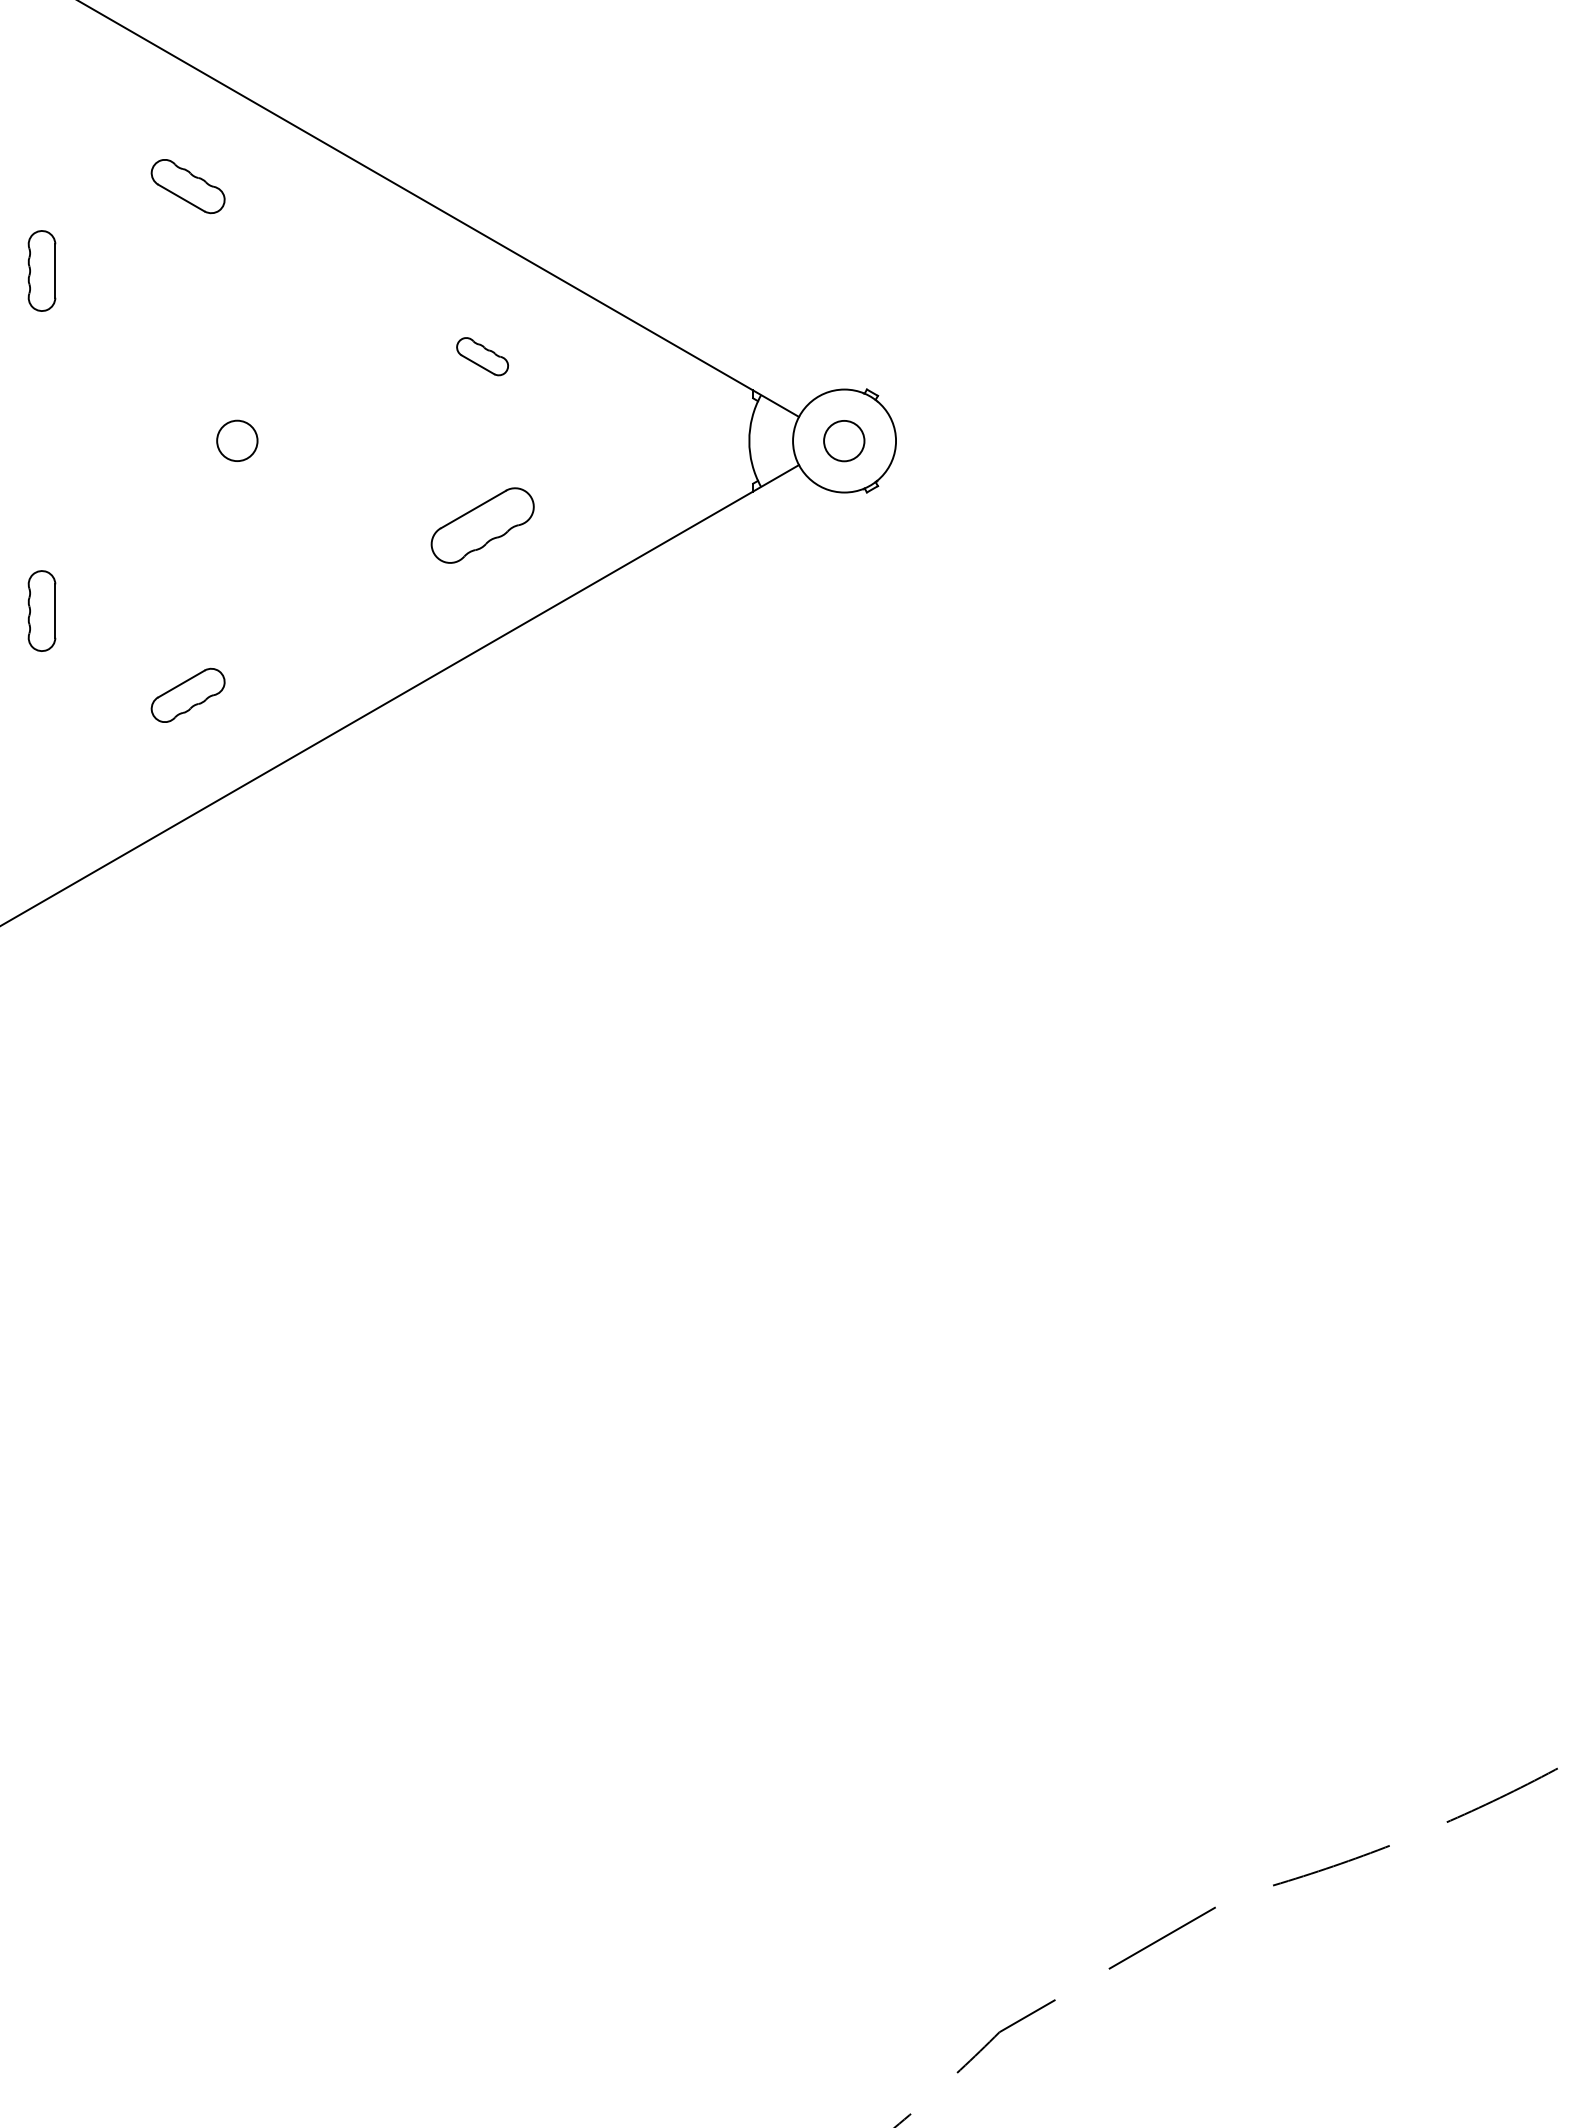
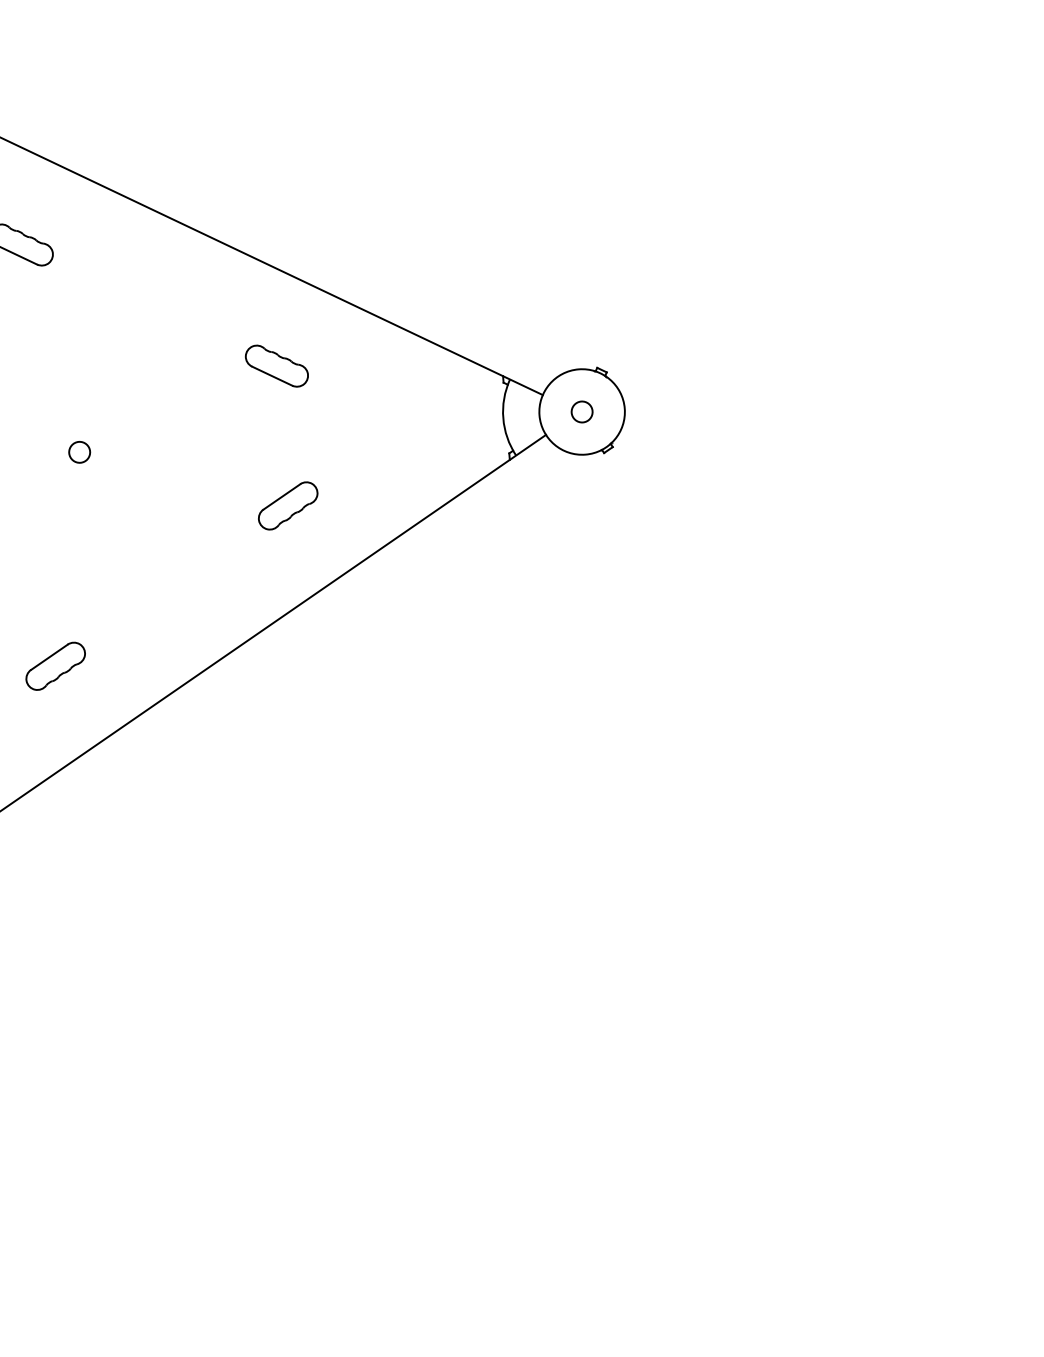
part: (482, 356) -> (276, 366), size x1.43
circle: (237, 440) -> (79, 451), size x0.62
circle: (844, 440) -> (582, 411), size x0.62
part: (482, 524) -> (287, 505), size x0.71

